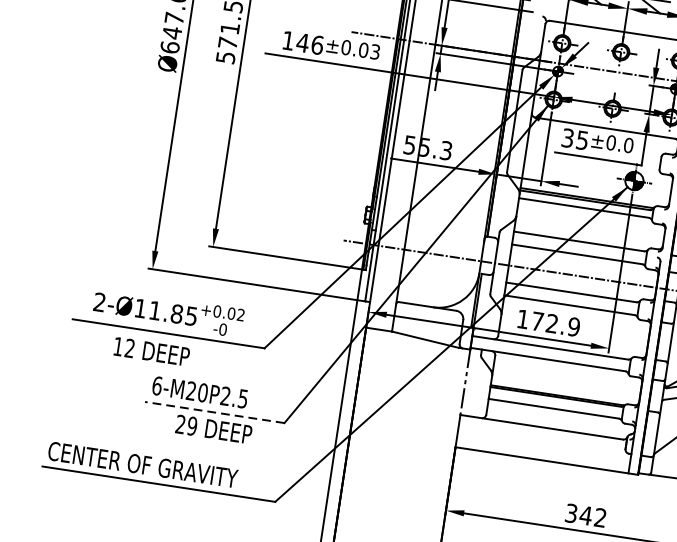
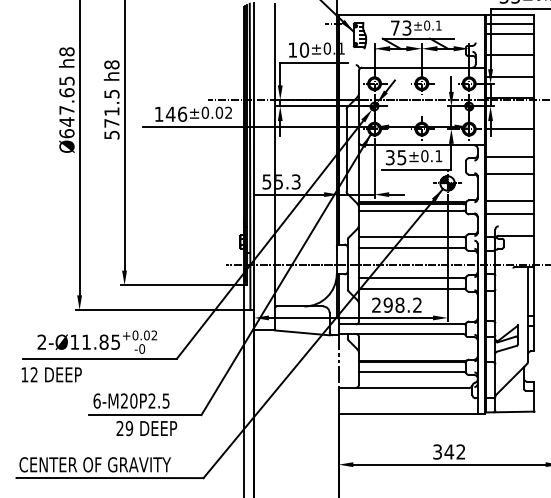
text: (375, 51) -> (228, 112), ±0.03 -> ±0.02
text: (628, 145) -> (438, 156), ±0.0 -> ±0.1
text: (549, 322) -> (397, 304), 172.9 -> 298.2
text: (151, 351) -> (51, 374), moved
line: (213, 412) -> (144, 415), dashed -> solid

